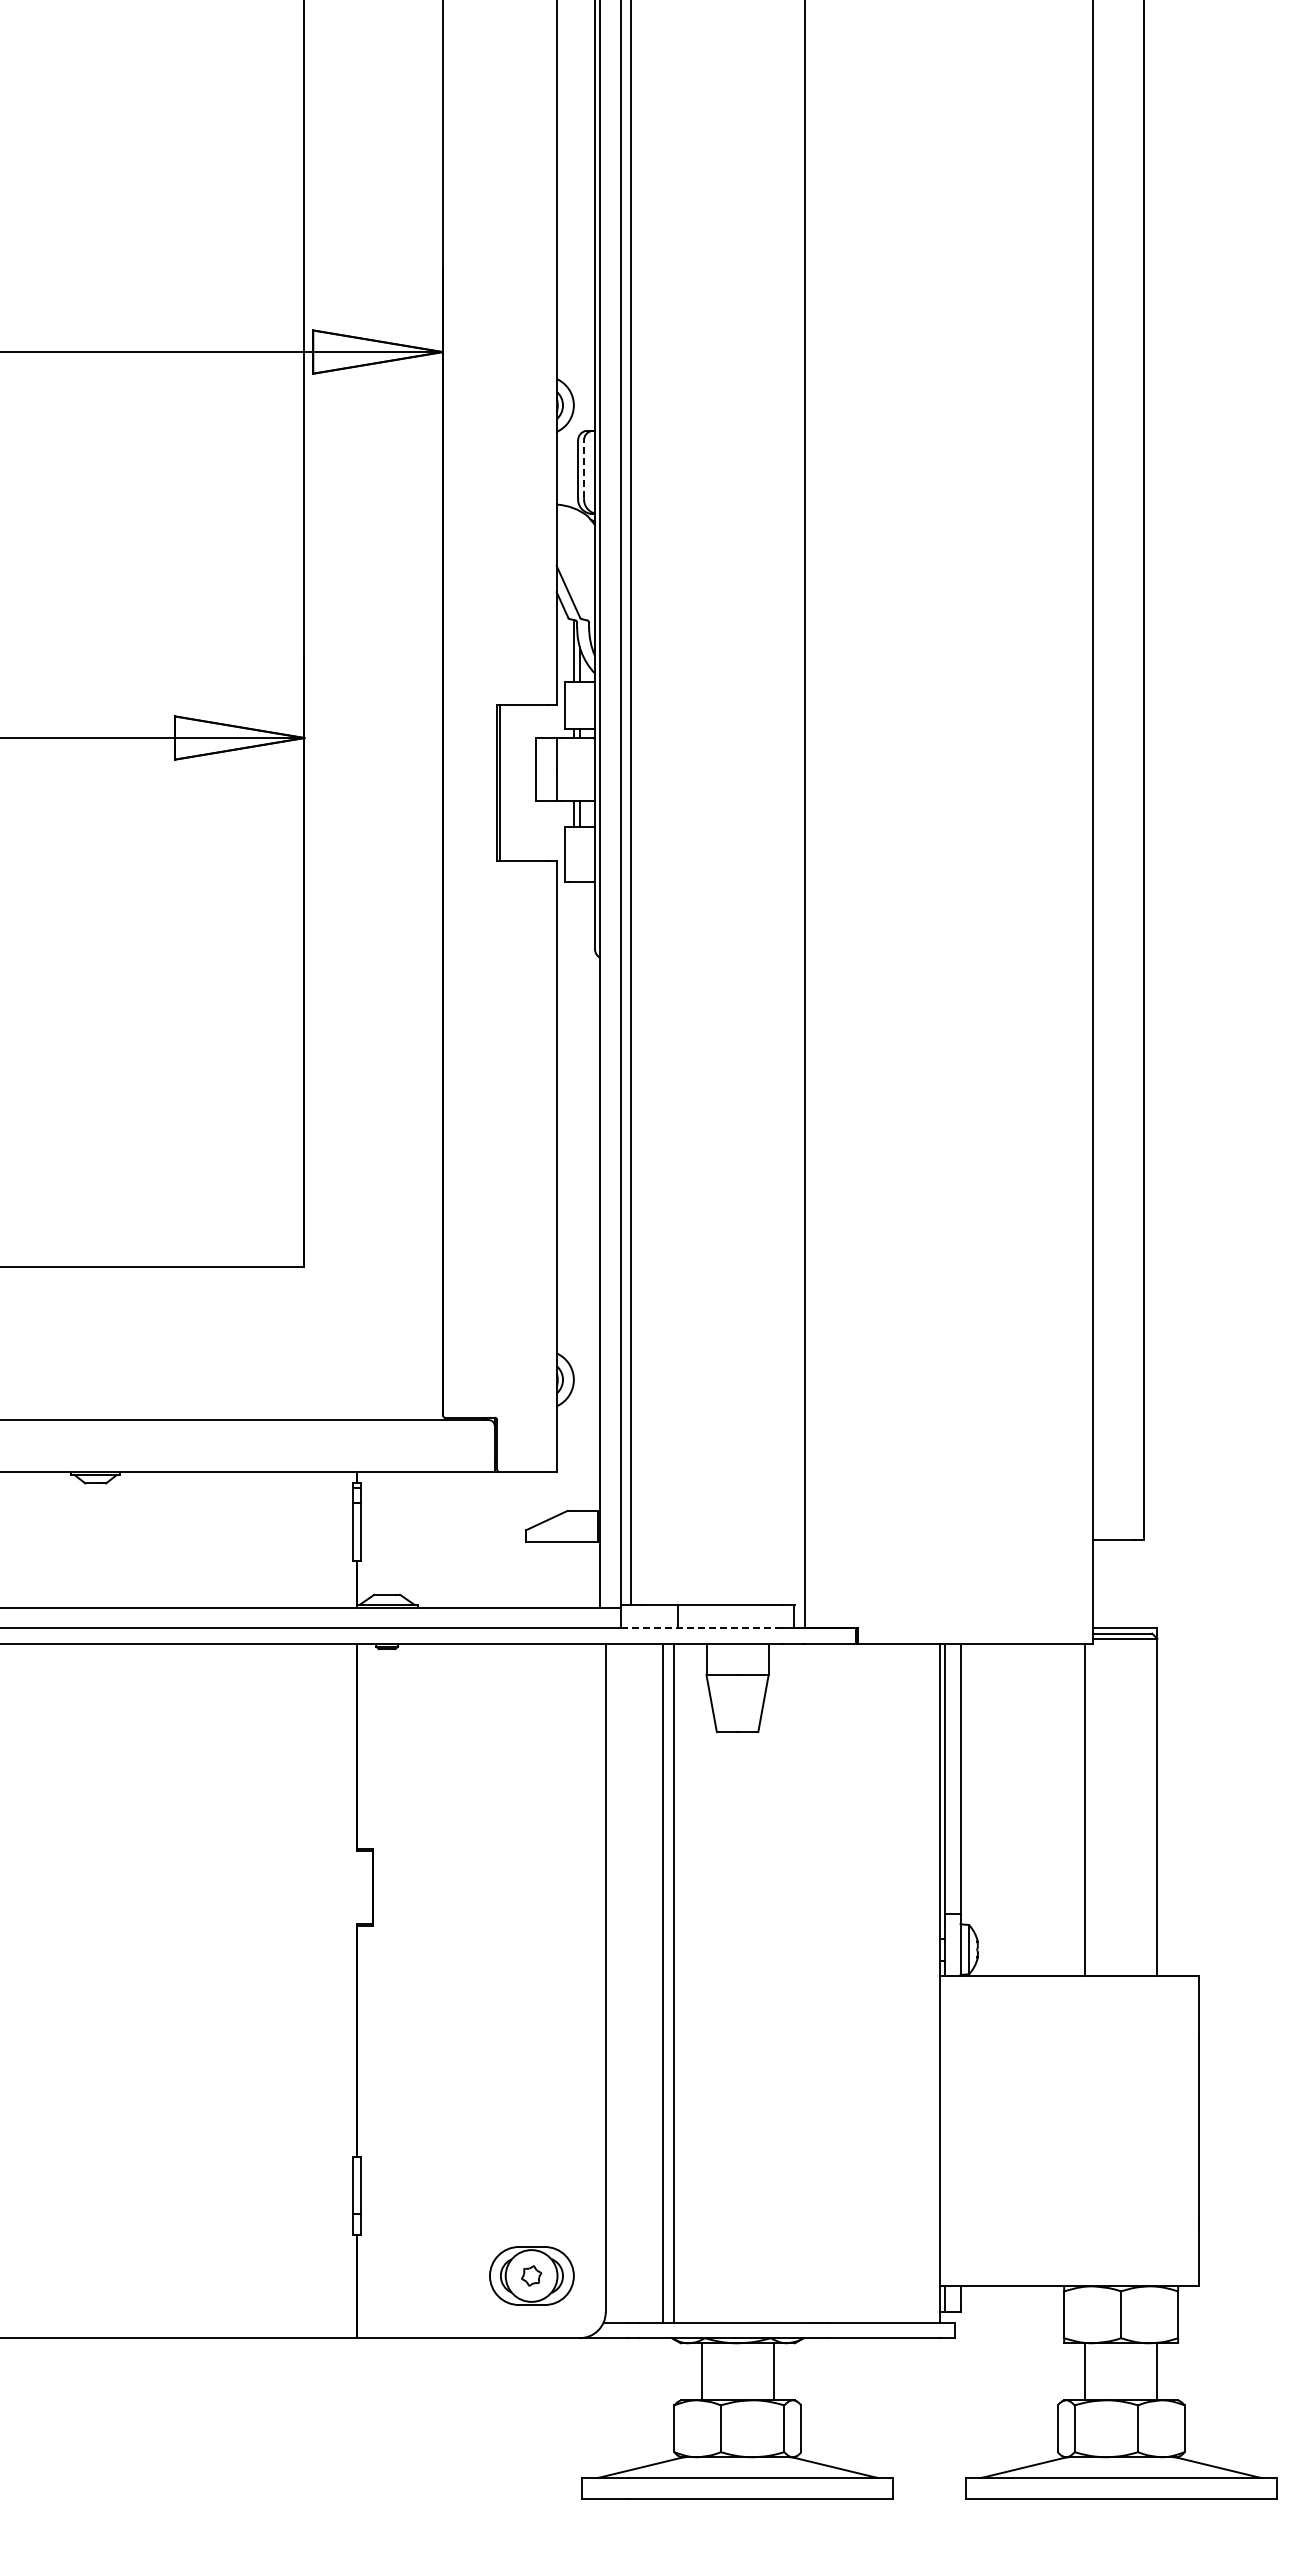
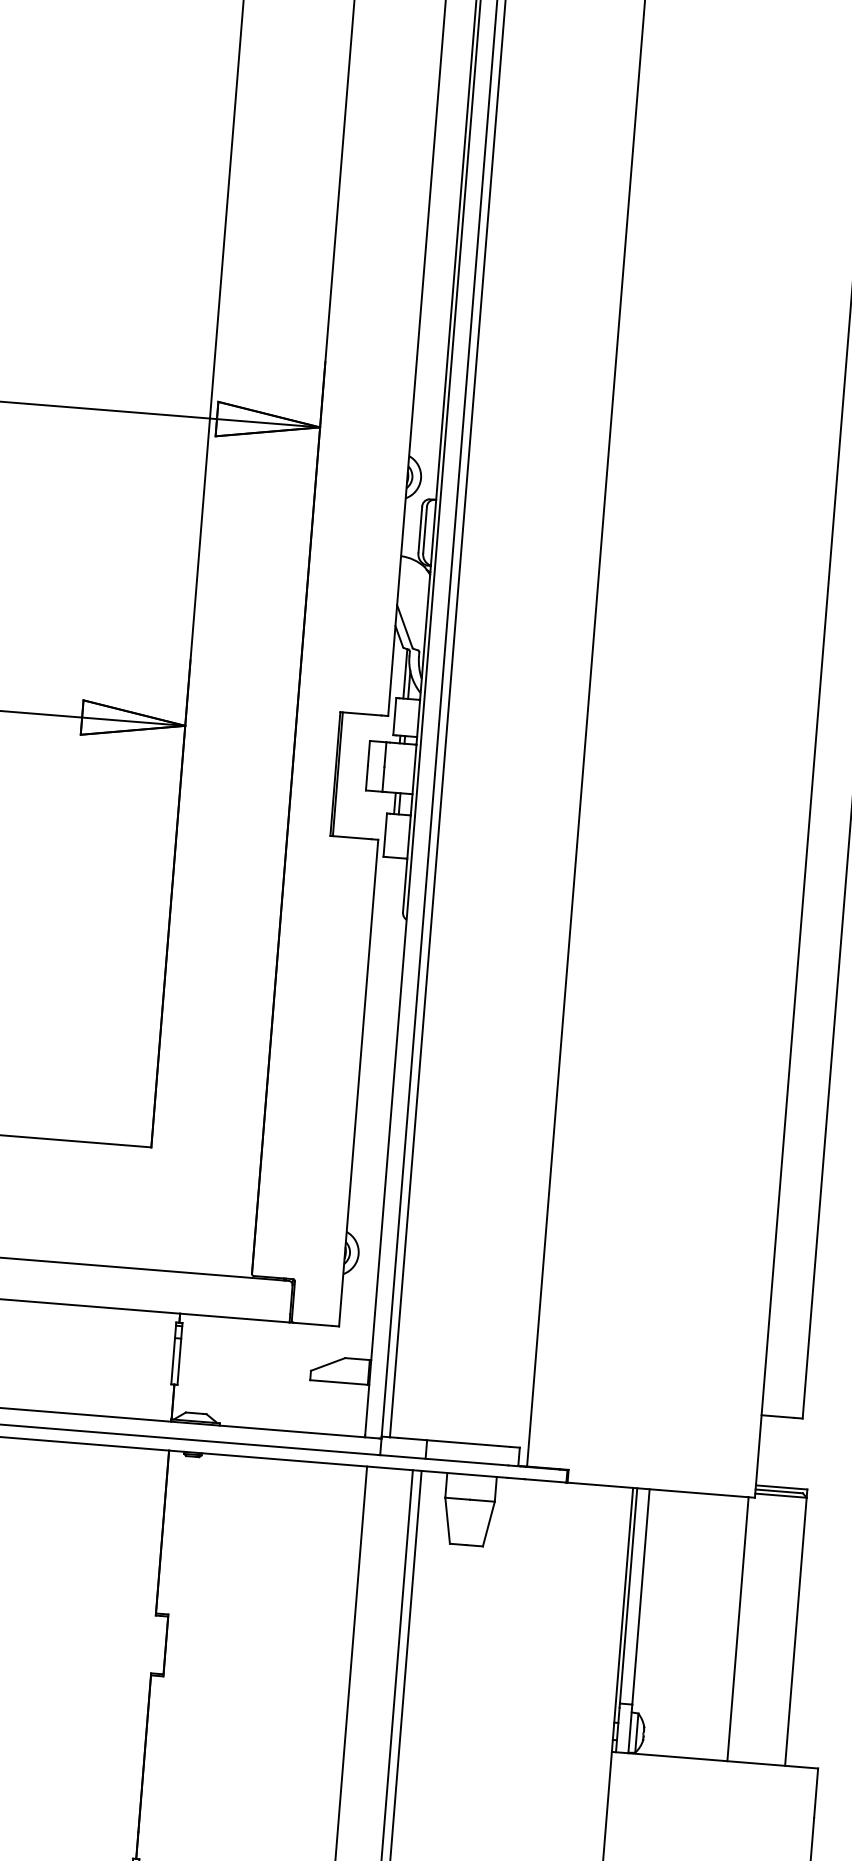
line: (584, 469) -> (425, 529), dashed -> solid
line: (701, 1628) -> (444, 1460), dashed -> solid

